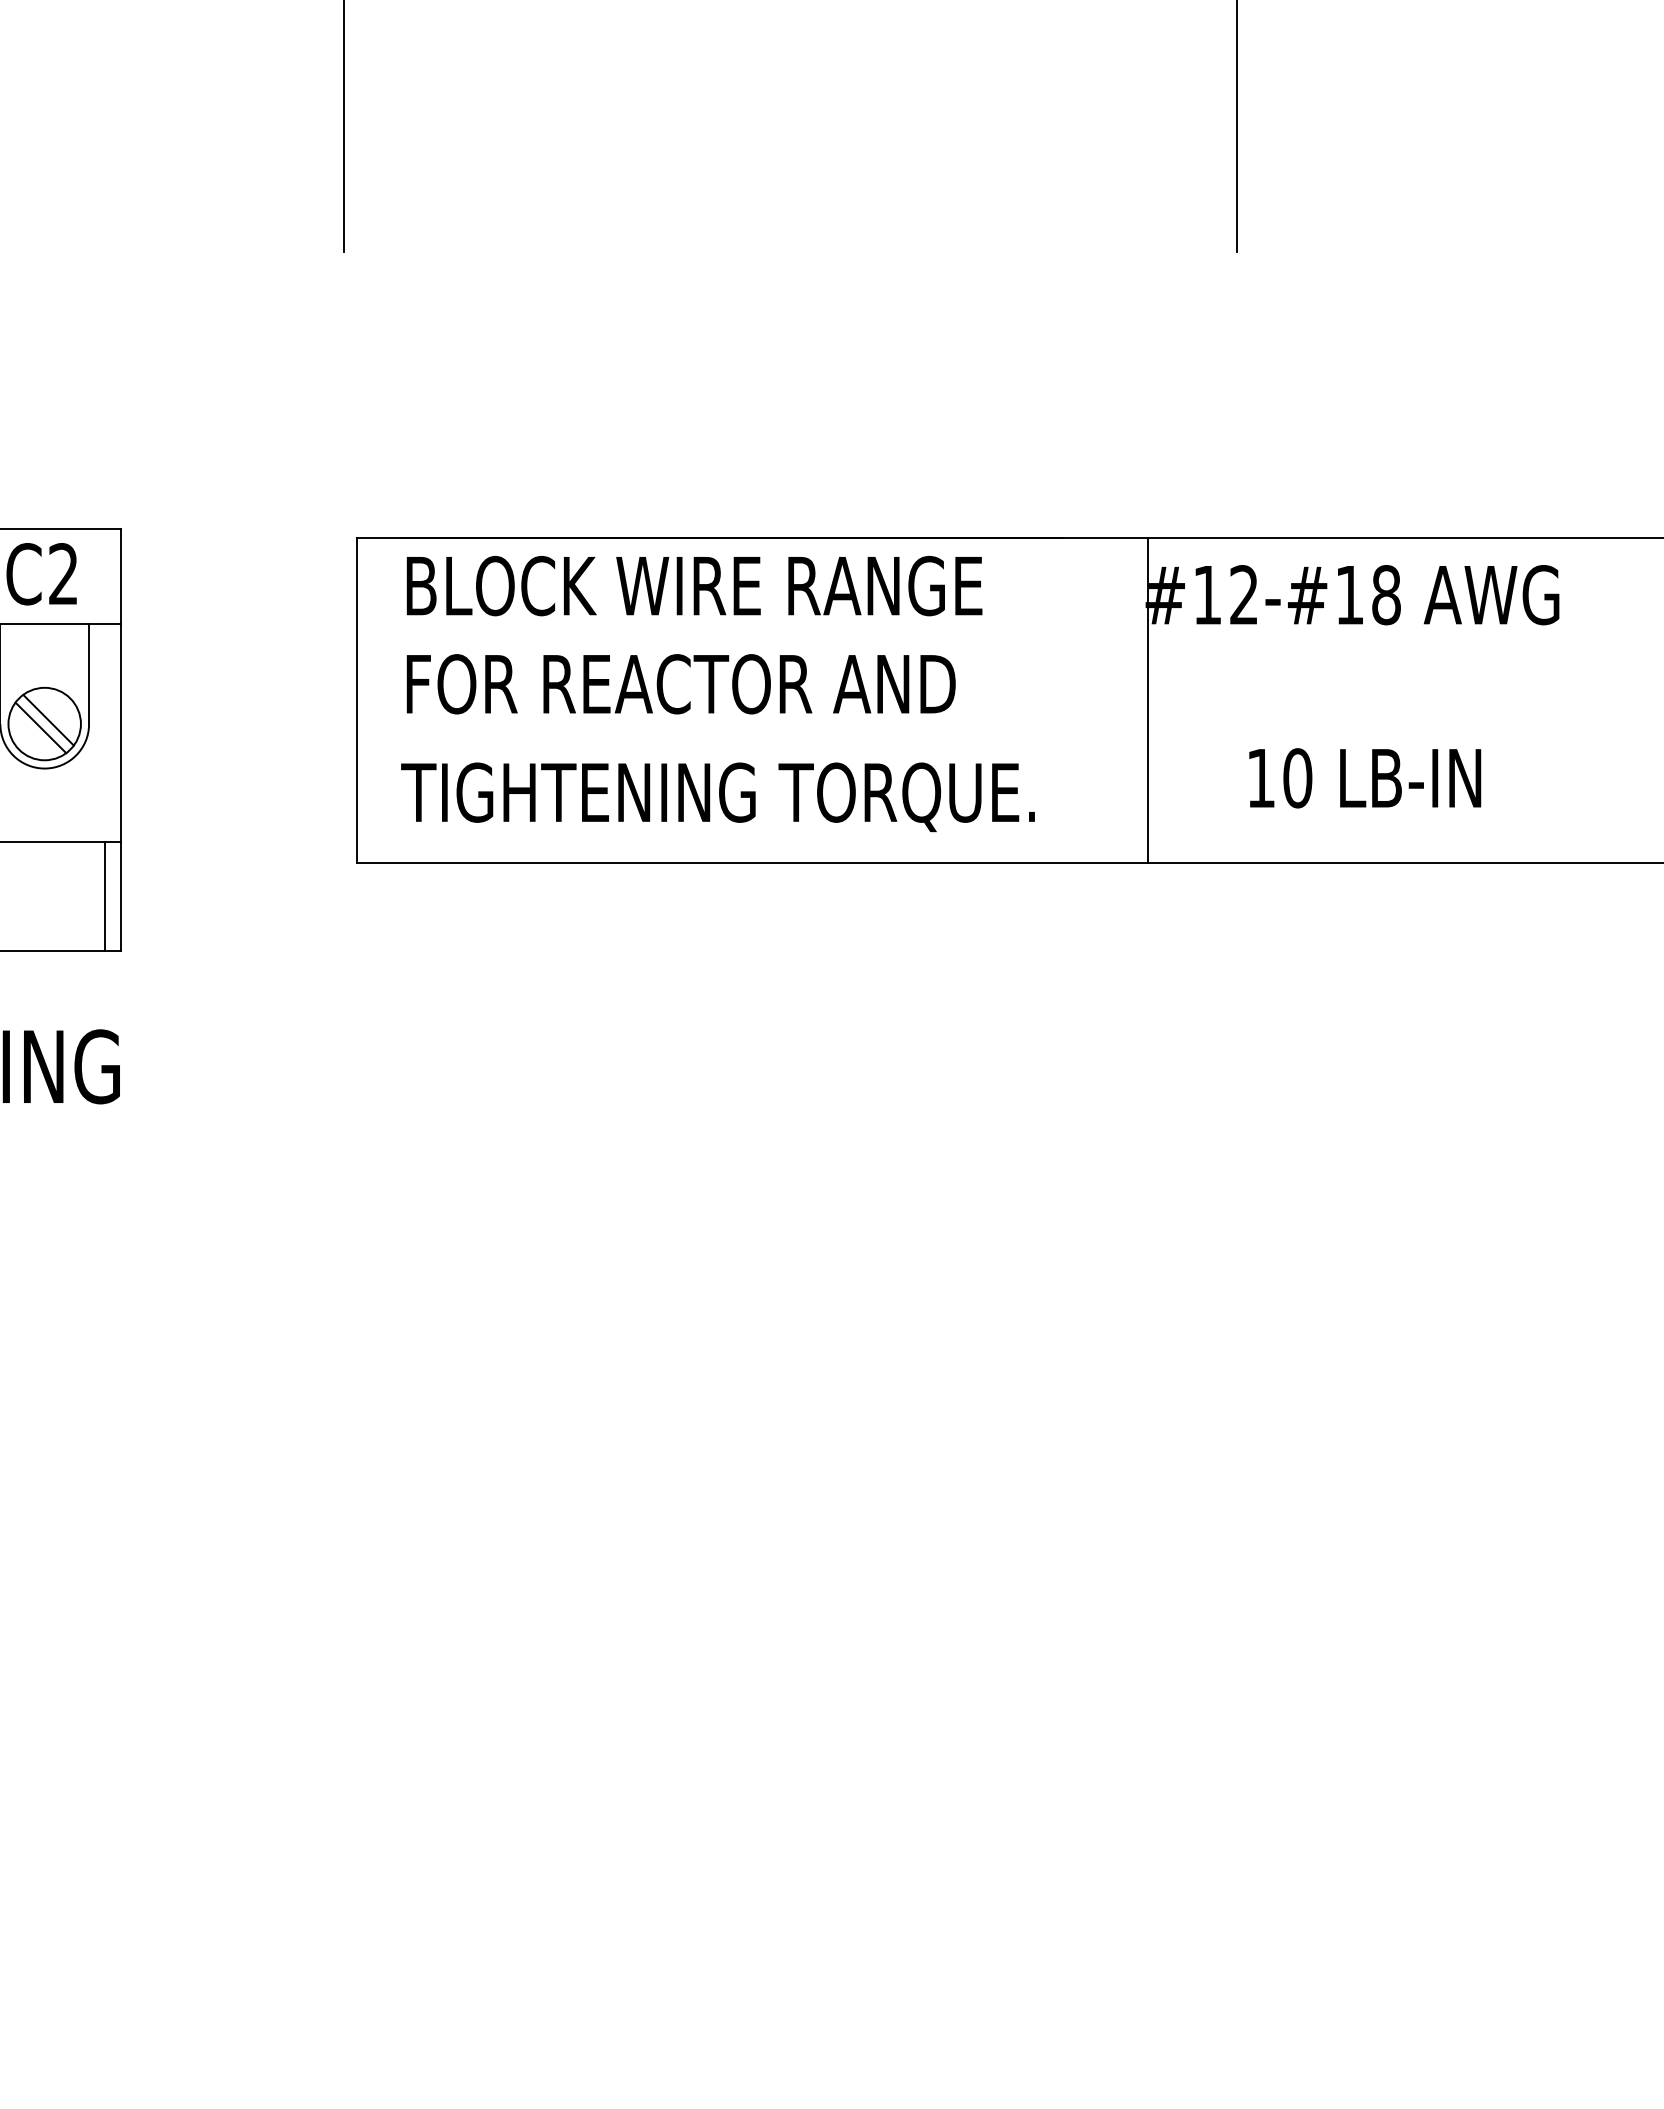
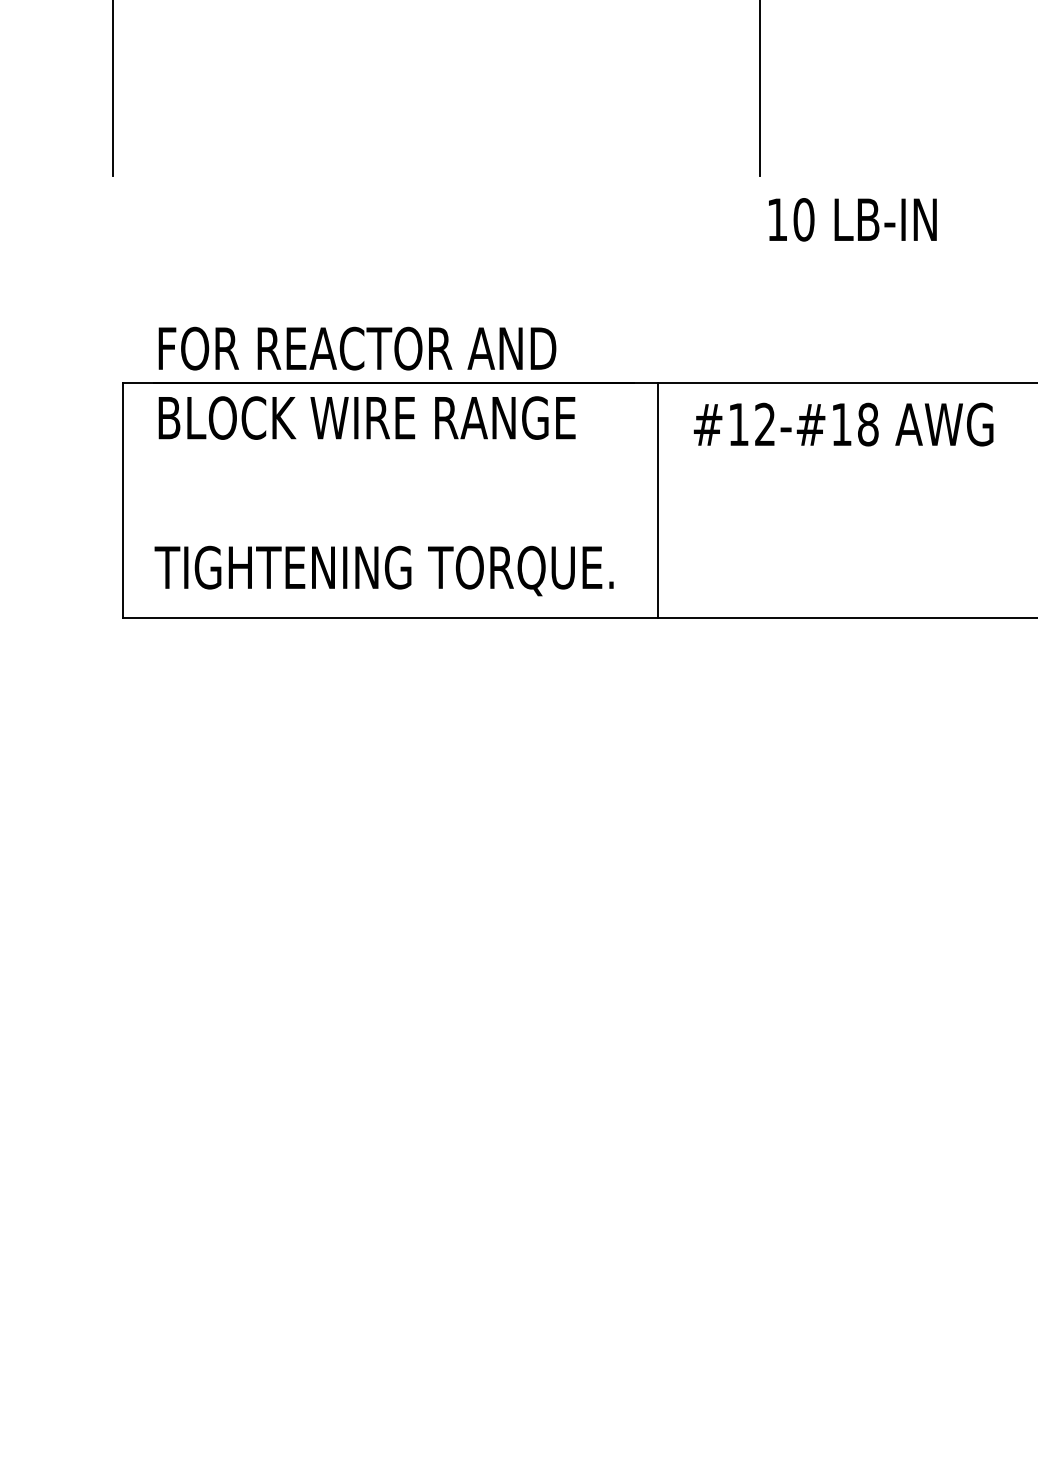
text: (680, 684) -> (356, 348), moved
line: (1147, 699) -> (657, 500), moved
text: (1365, 778) -> (853, 219), moved

